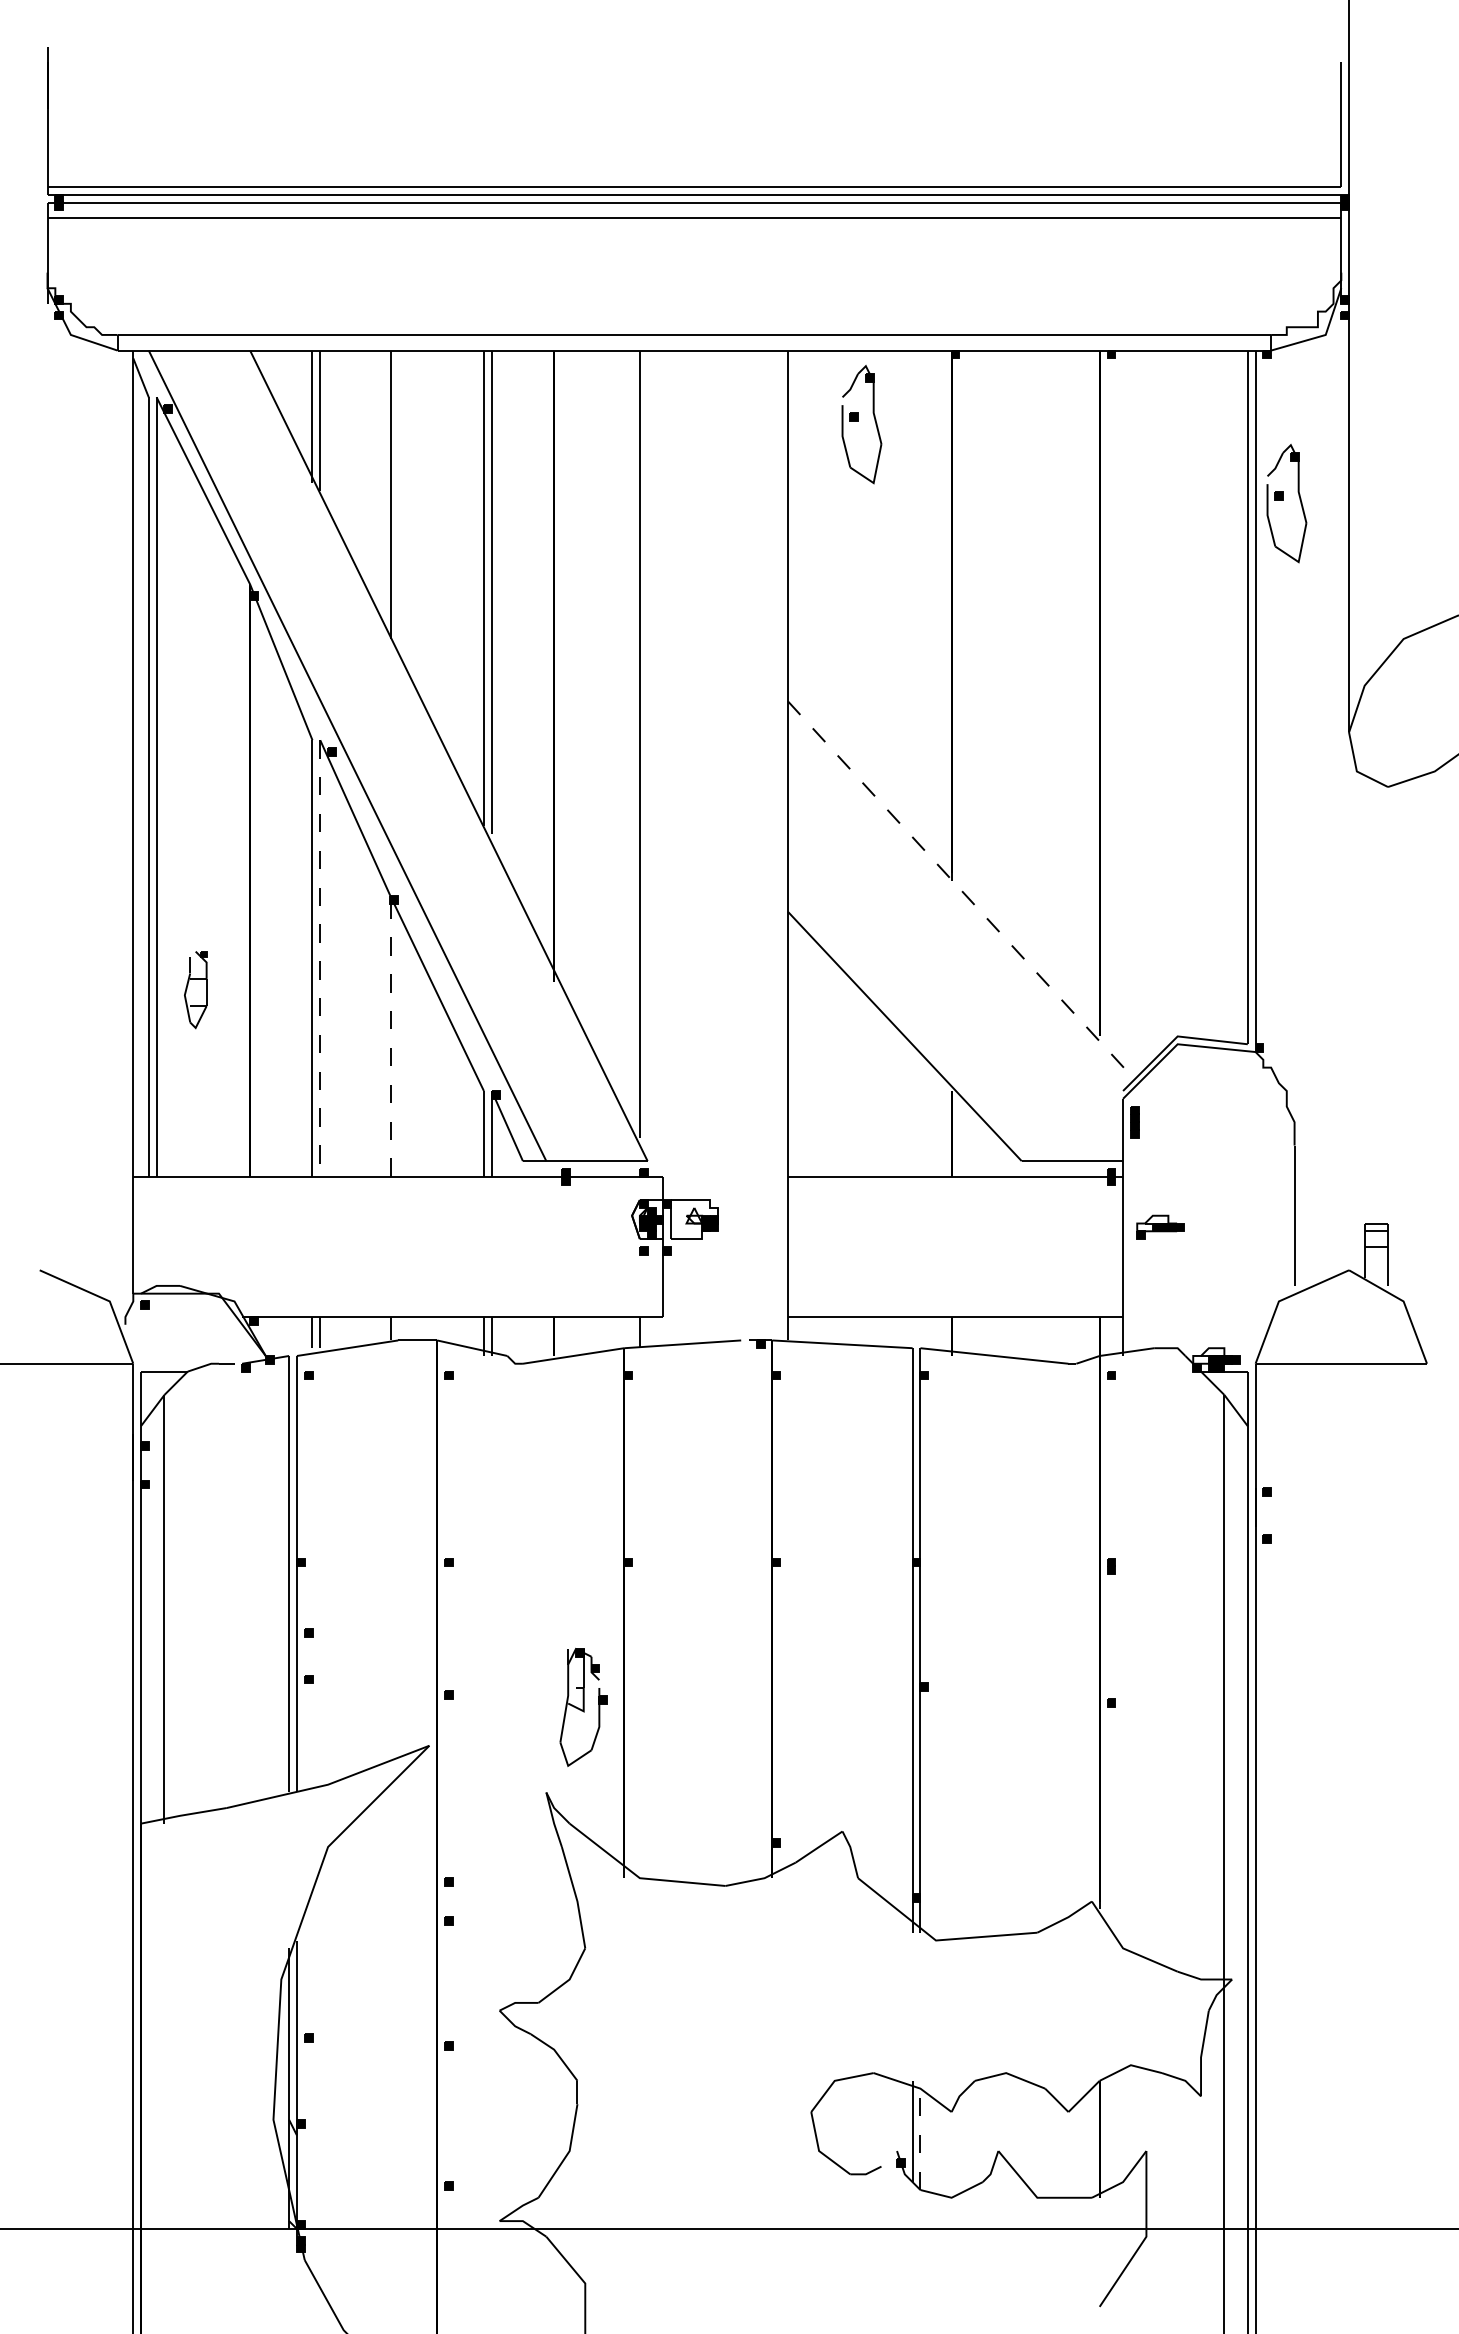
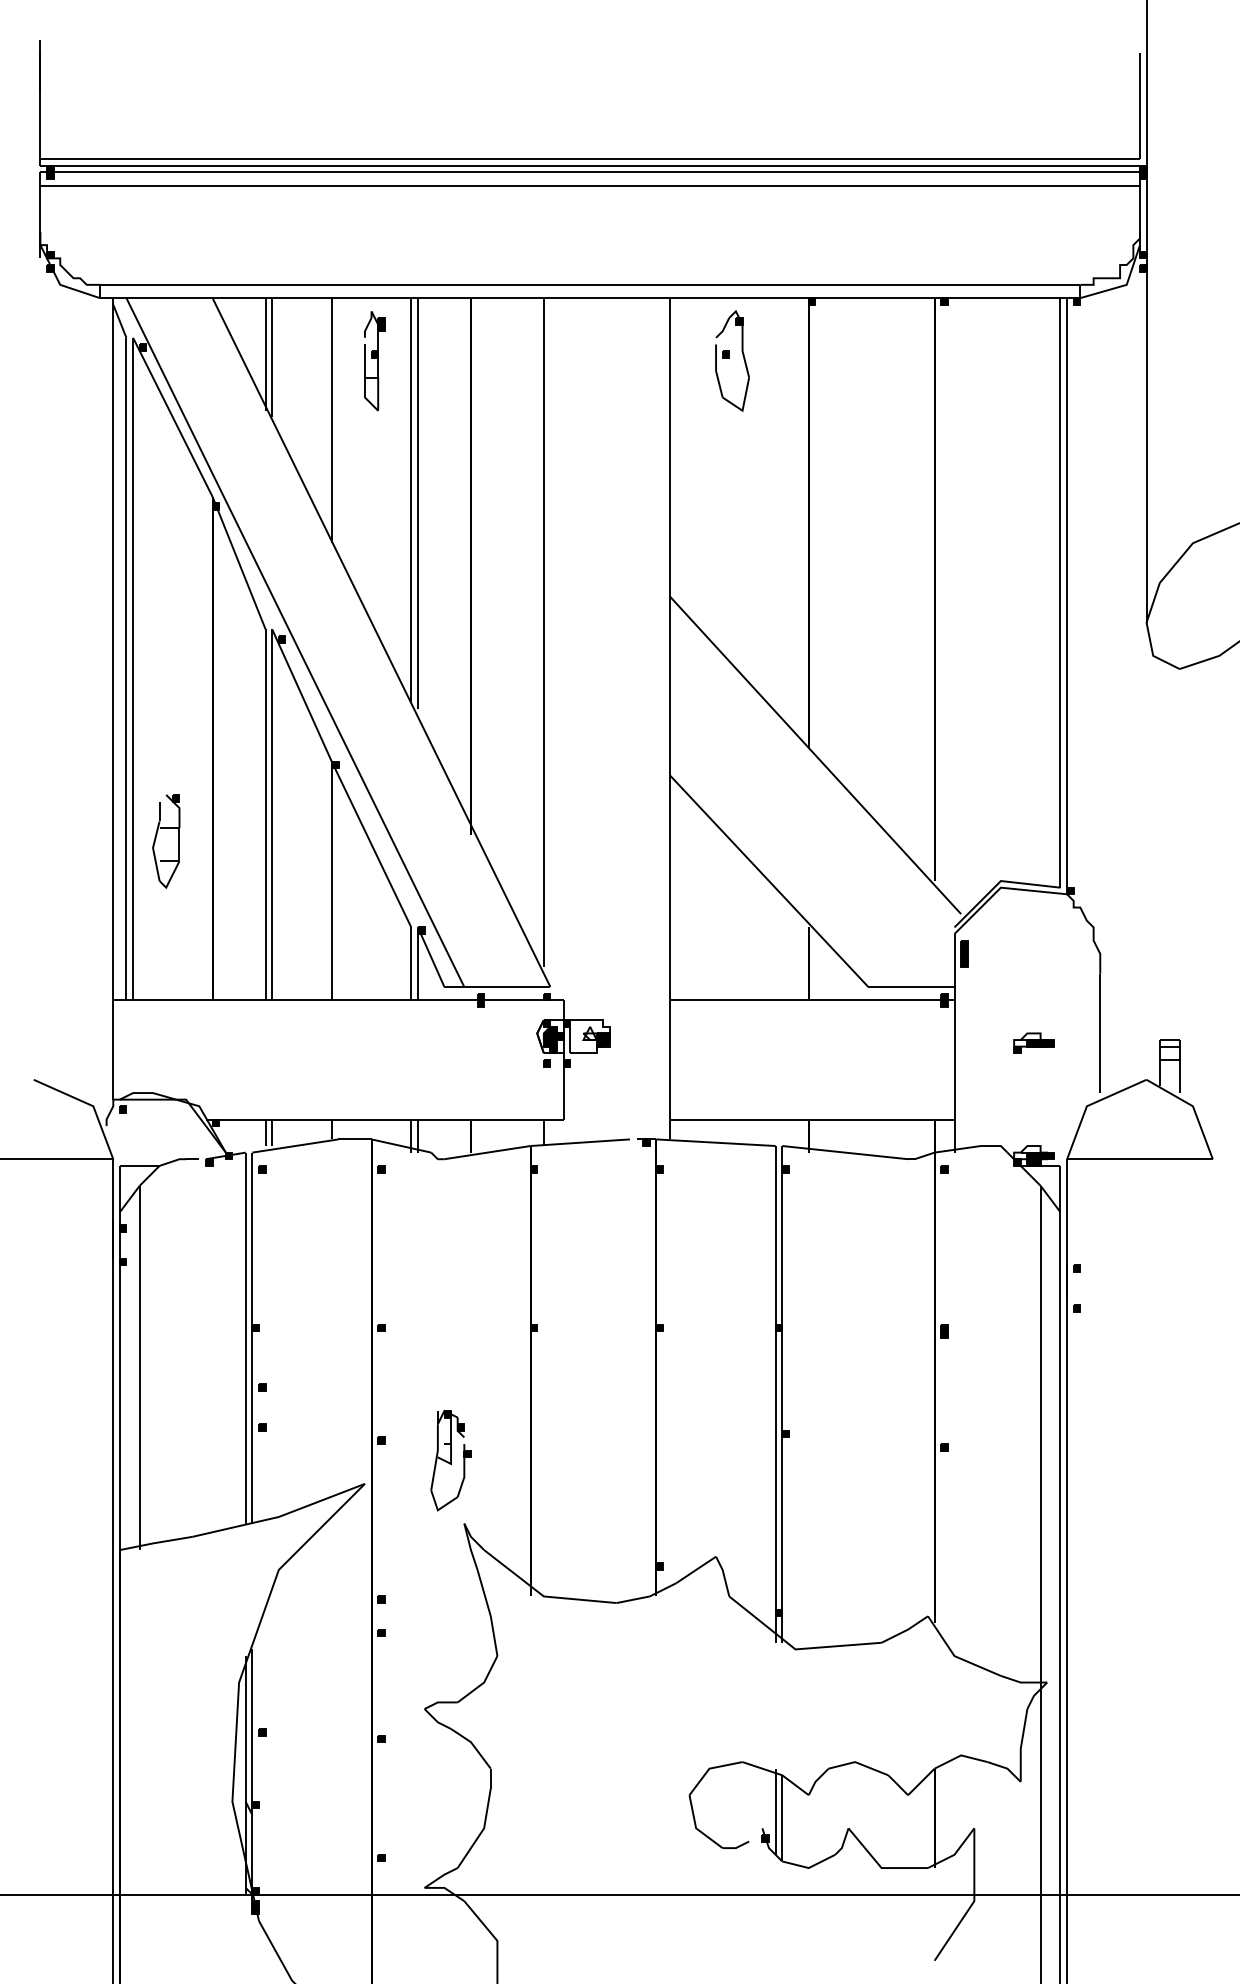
part: (440, 424) -> (374, 360), added
part: (1286, 503) -> (1093, 428), removed
line: (959, 888) -> (815, 755), dashed -> solid
line: (320, 959) -> (272, 815), dashed -> solid
part: (195, 989) -> (166, 841), size x1.43
line: (390, 1035) -> (331, 880), dashed -> solid
part: (1160, 1226) -> (1033, 1042), moved
part: (583, 1707) -> (450, 1460), moved
line: (920, 2139) -> (782, 1818), dashed -> solid

